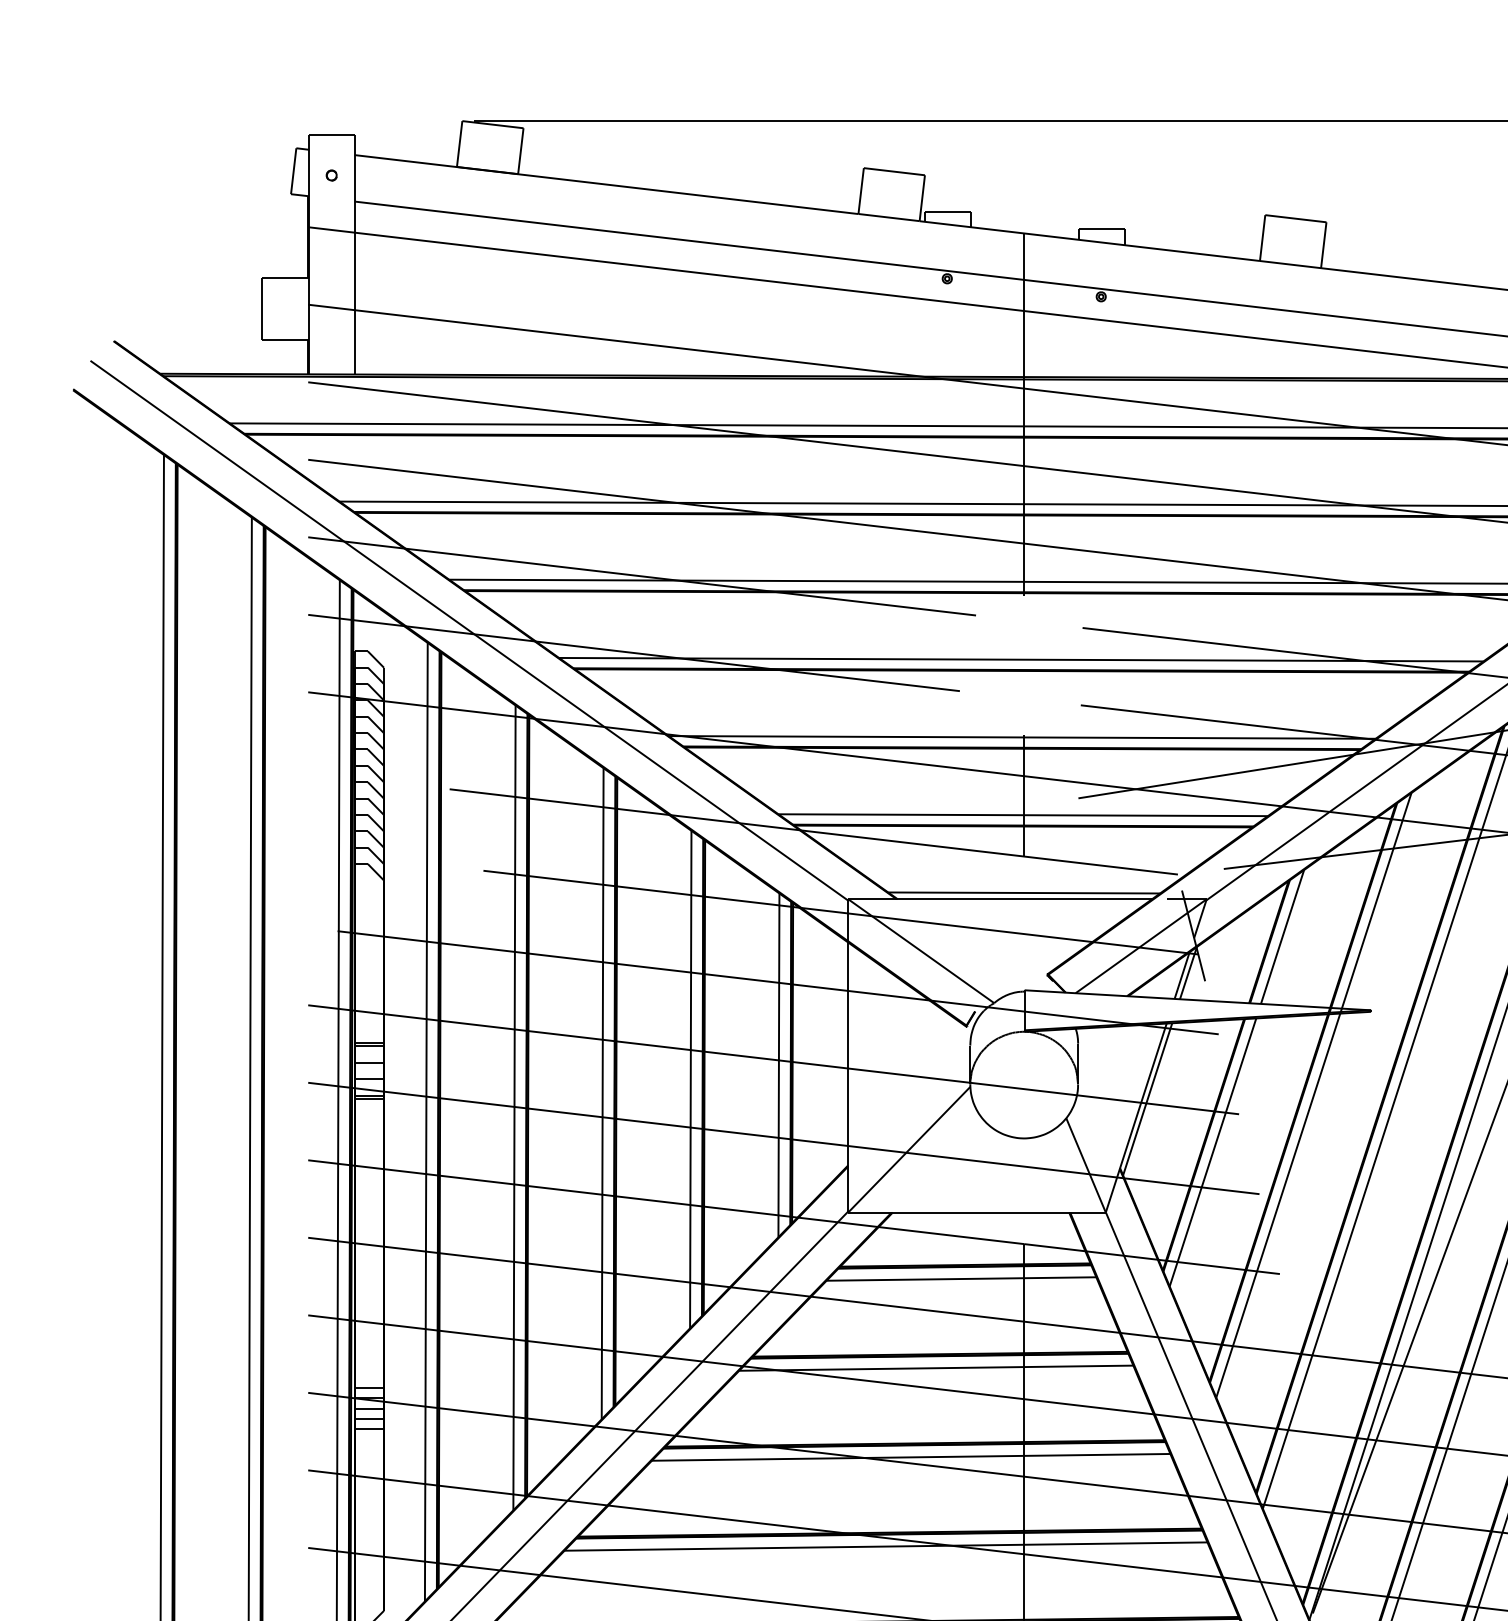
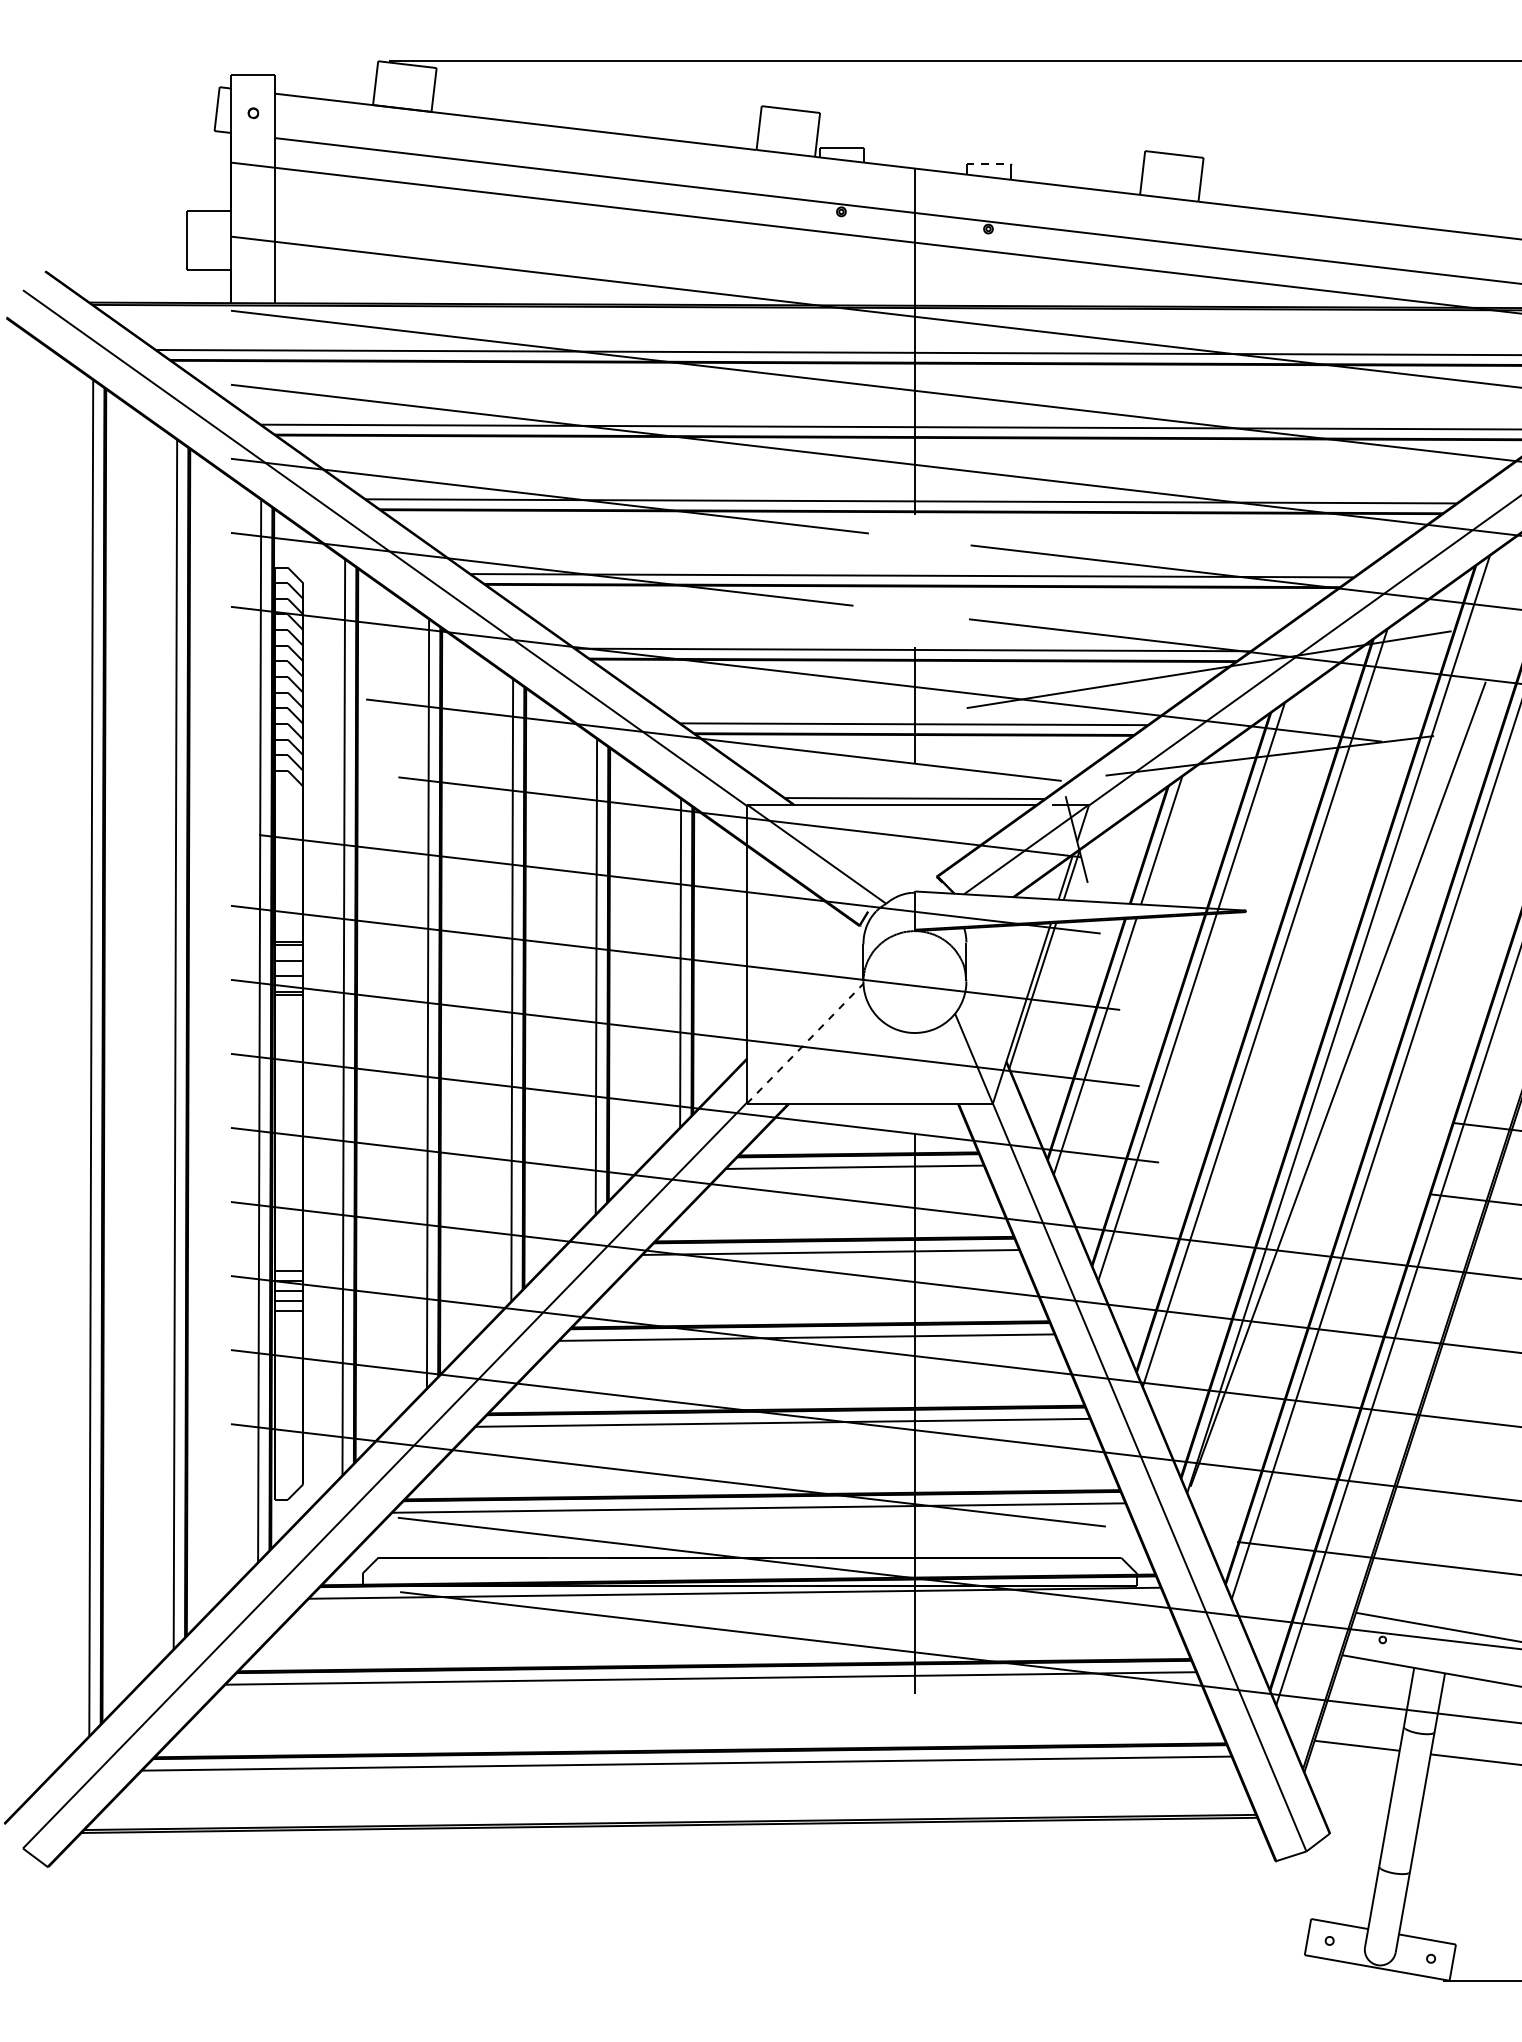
line: (1102, 229) -> (989, 164), solid -> dashed
line: (909, 1149) -> (805, 1043), solid -> dashed

